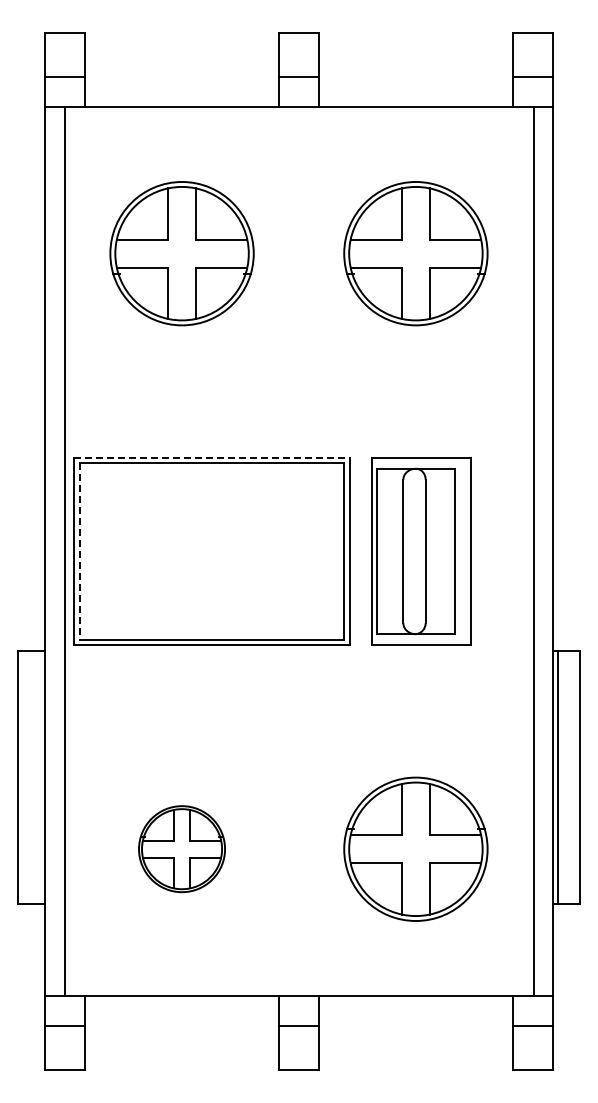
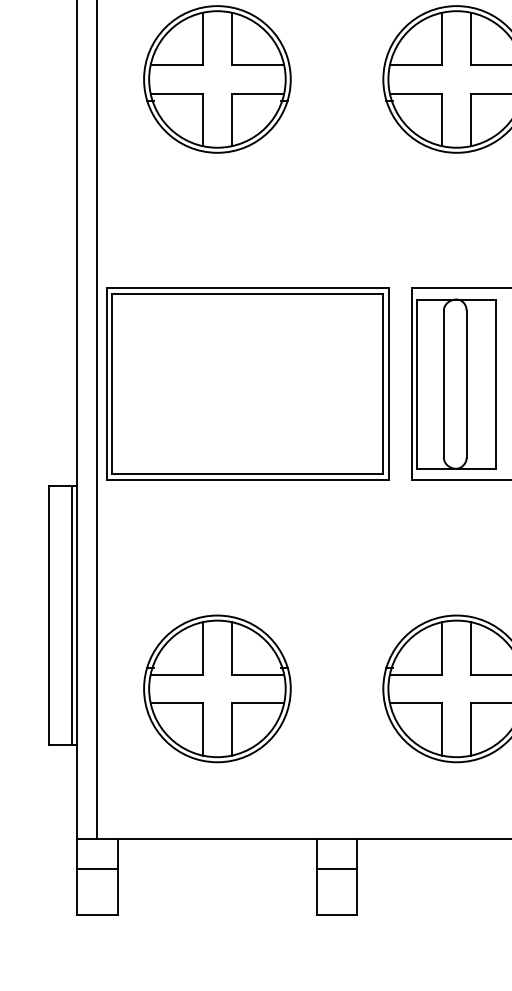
line: (211, 457) -> (247, 288), dashed -> solid
line: (79, 551) -> (112, 384), dashed -> solid
line: (39, 777) -> (71, 615), added
part: (181, 848) -> (216, 688), size x1.67

